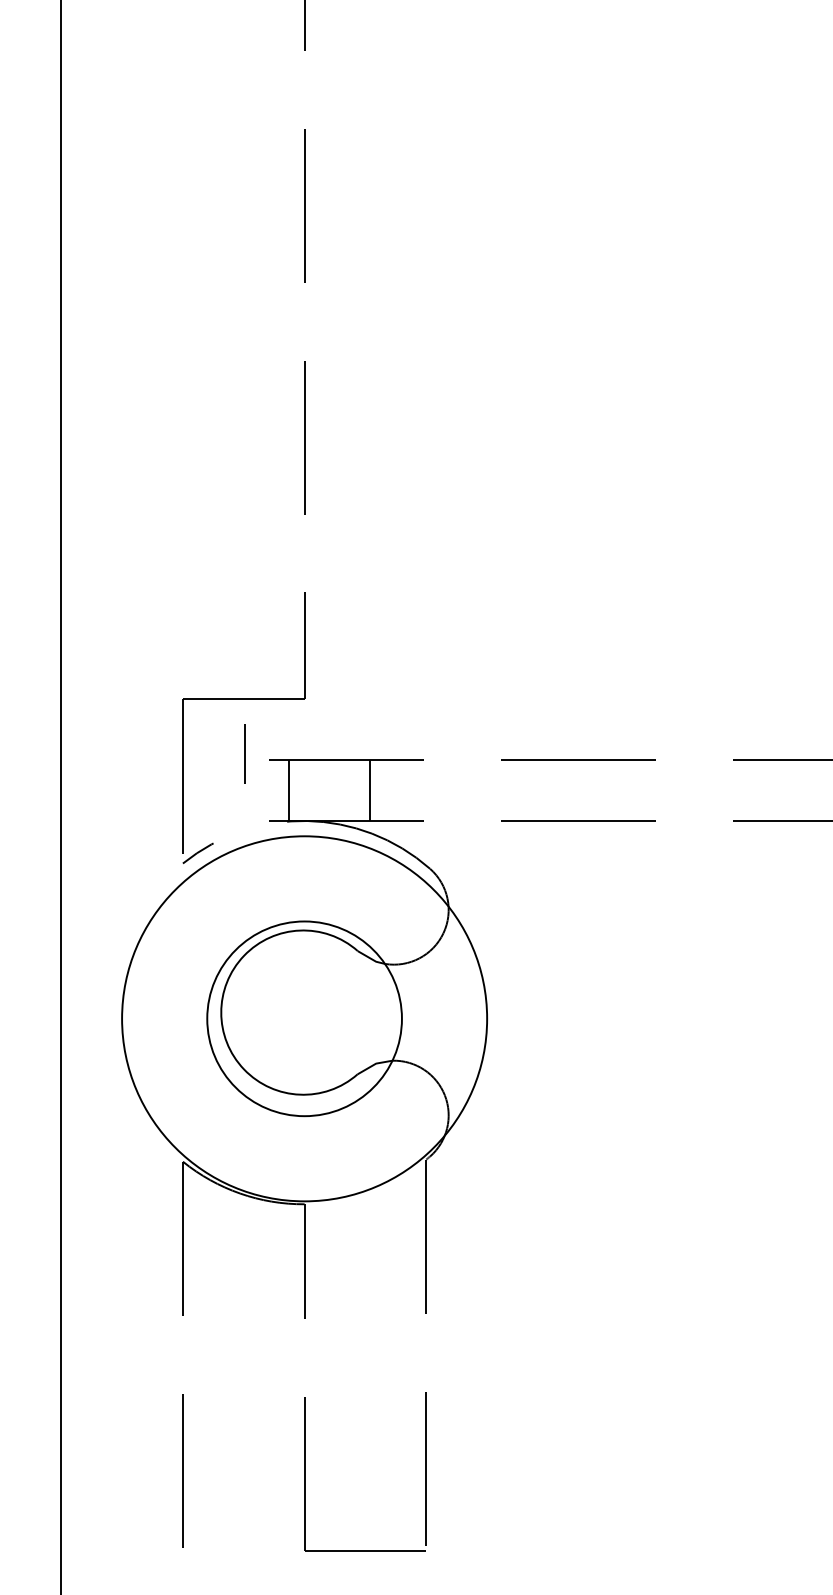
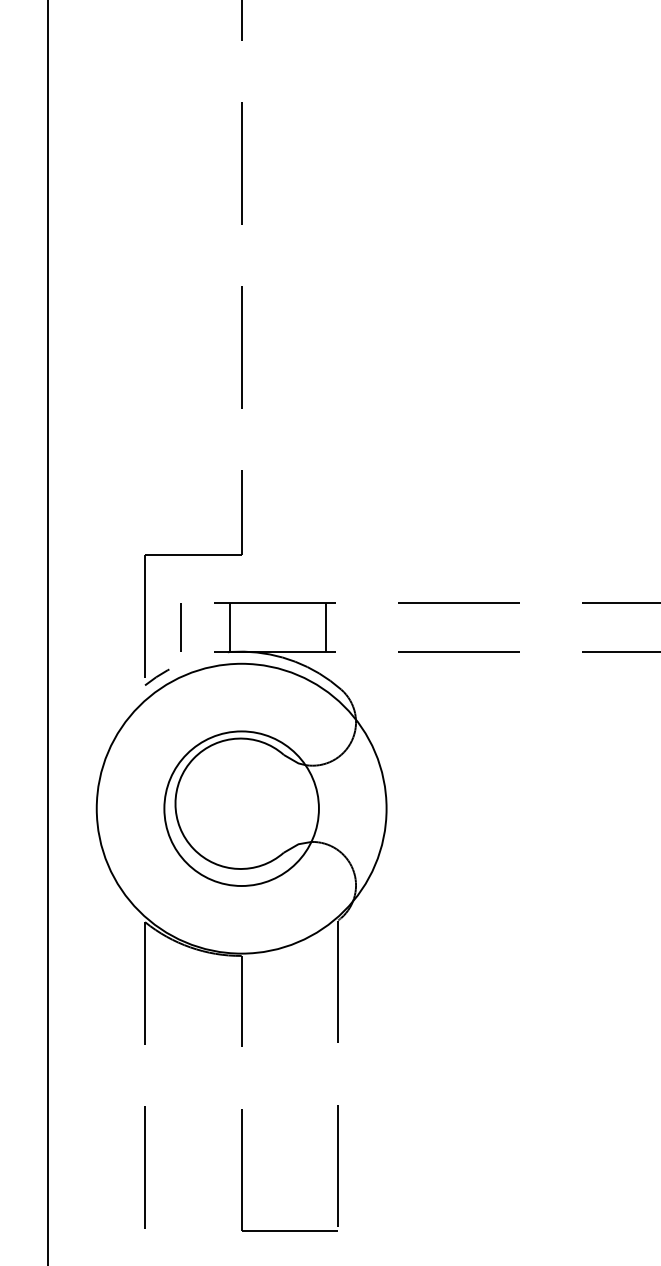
line: (243, 754) -> (180, 627), moved
line: (369, 790) -> (326, 627), moved

